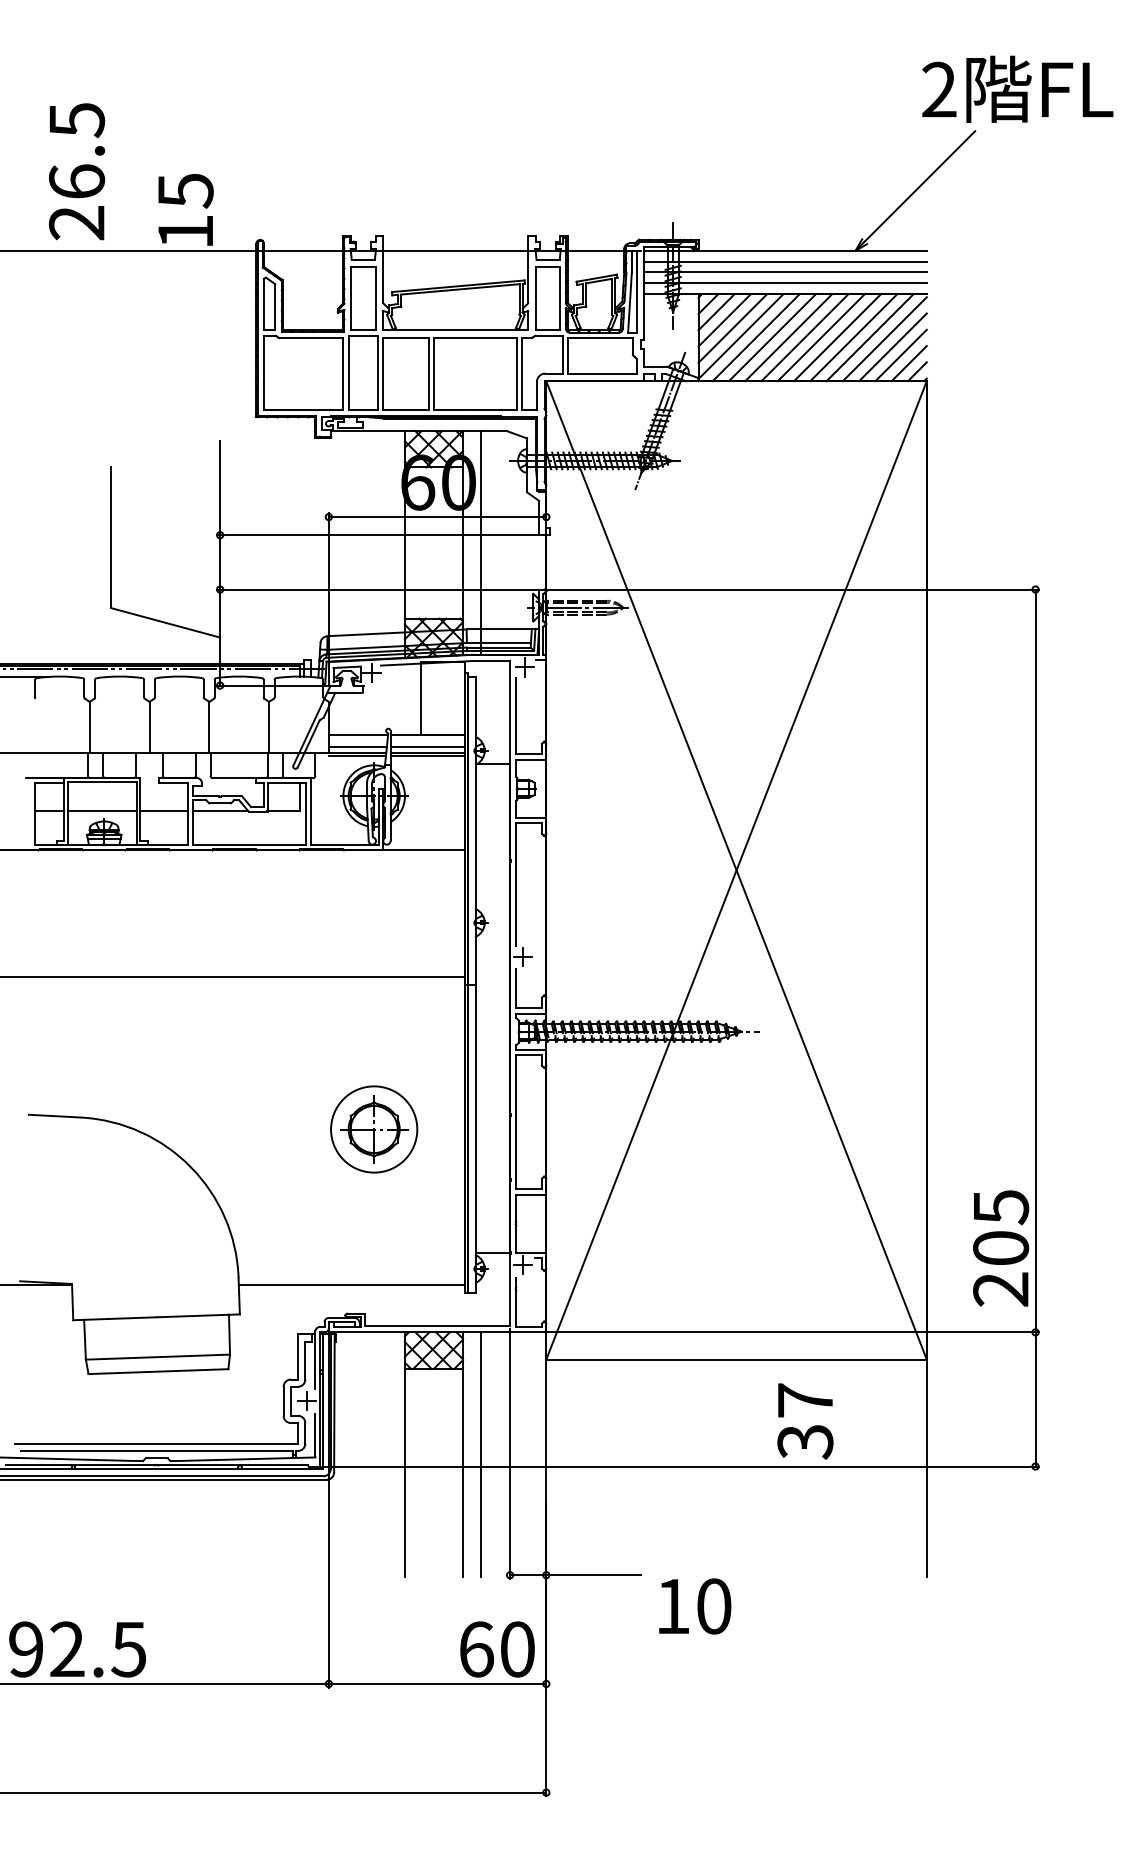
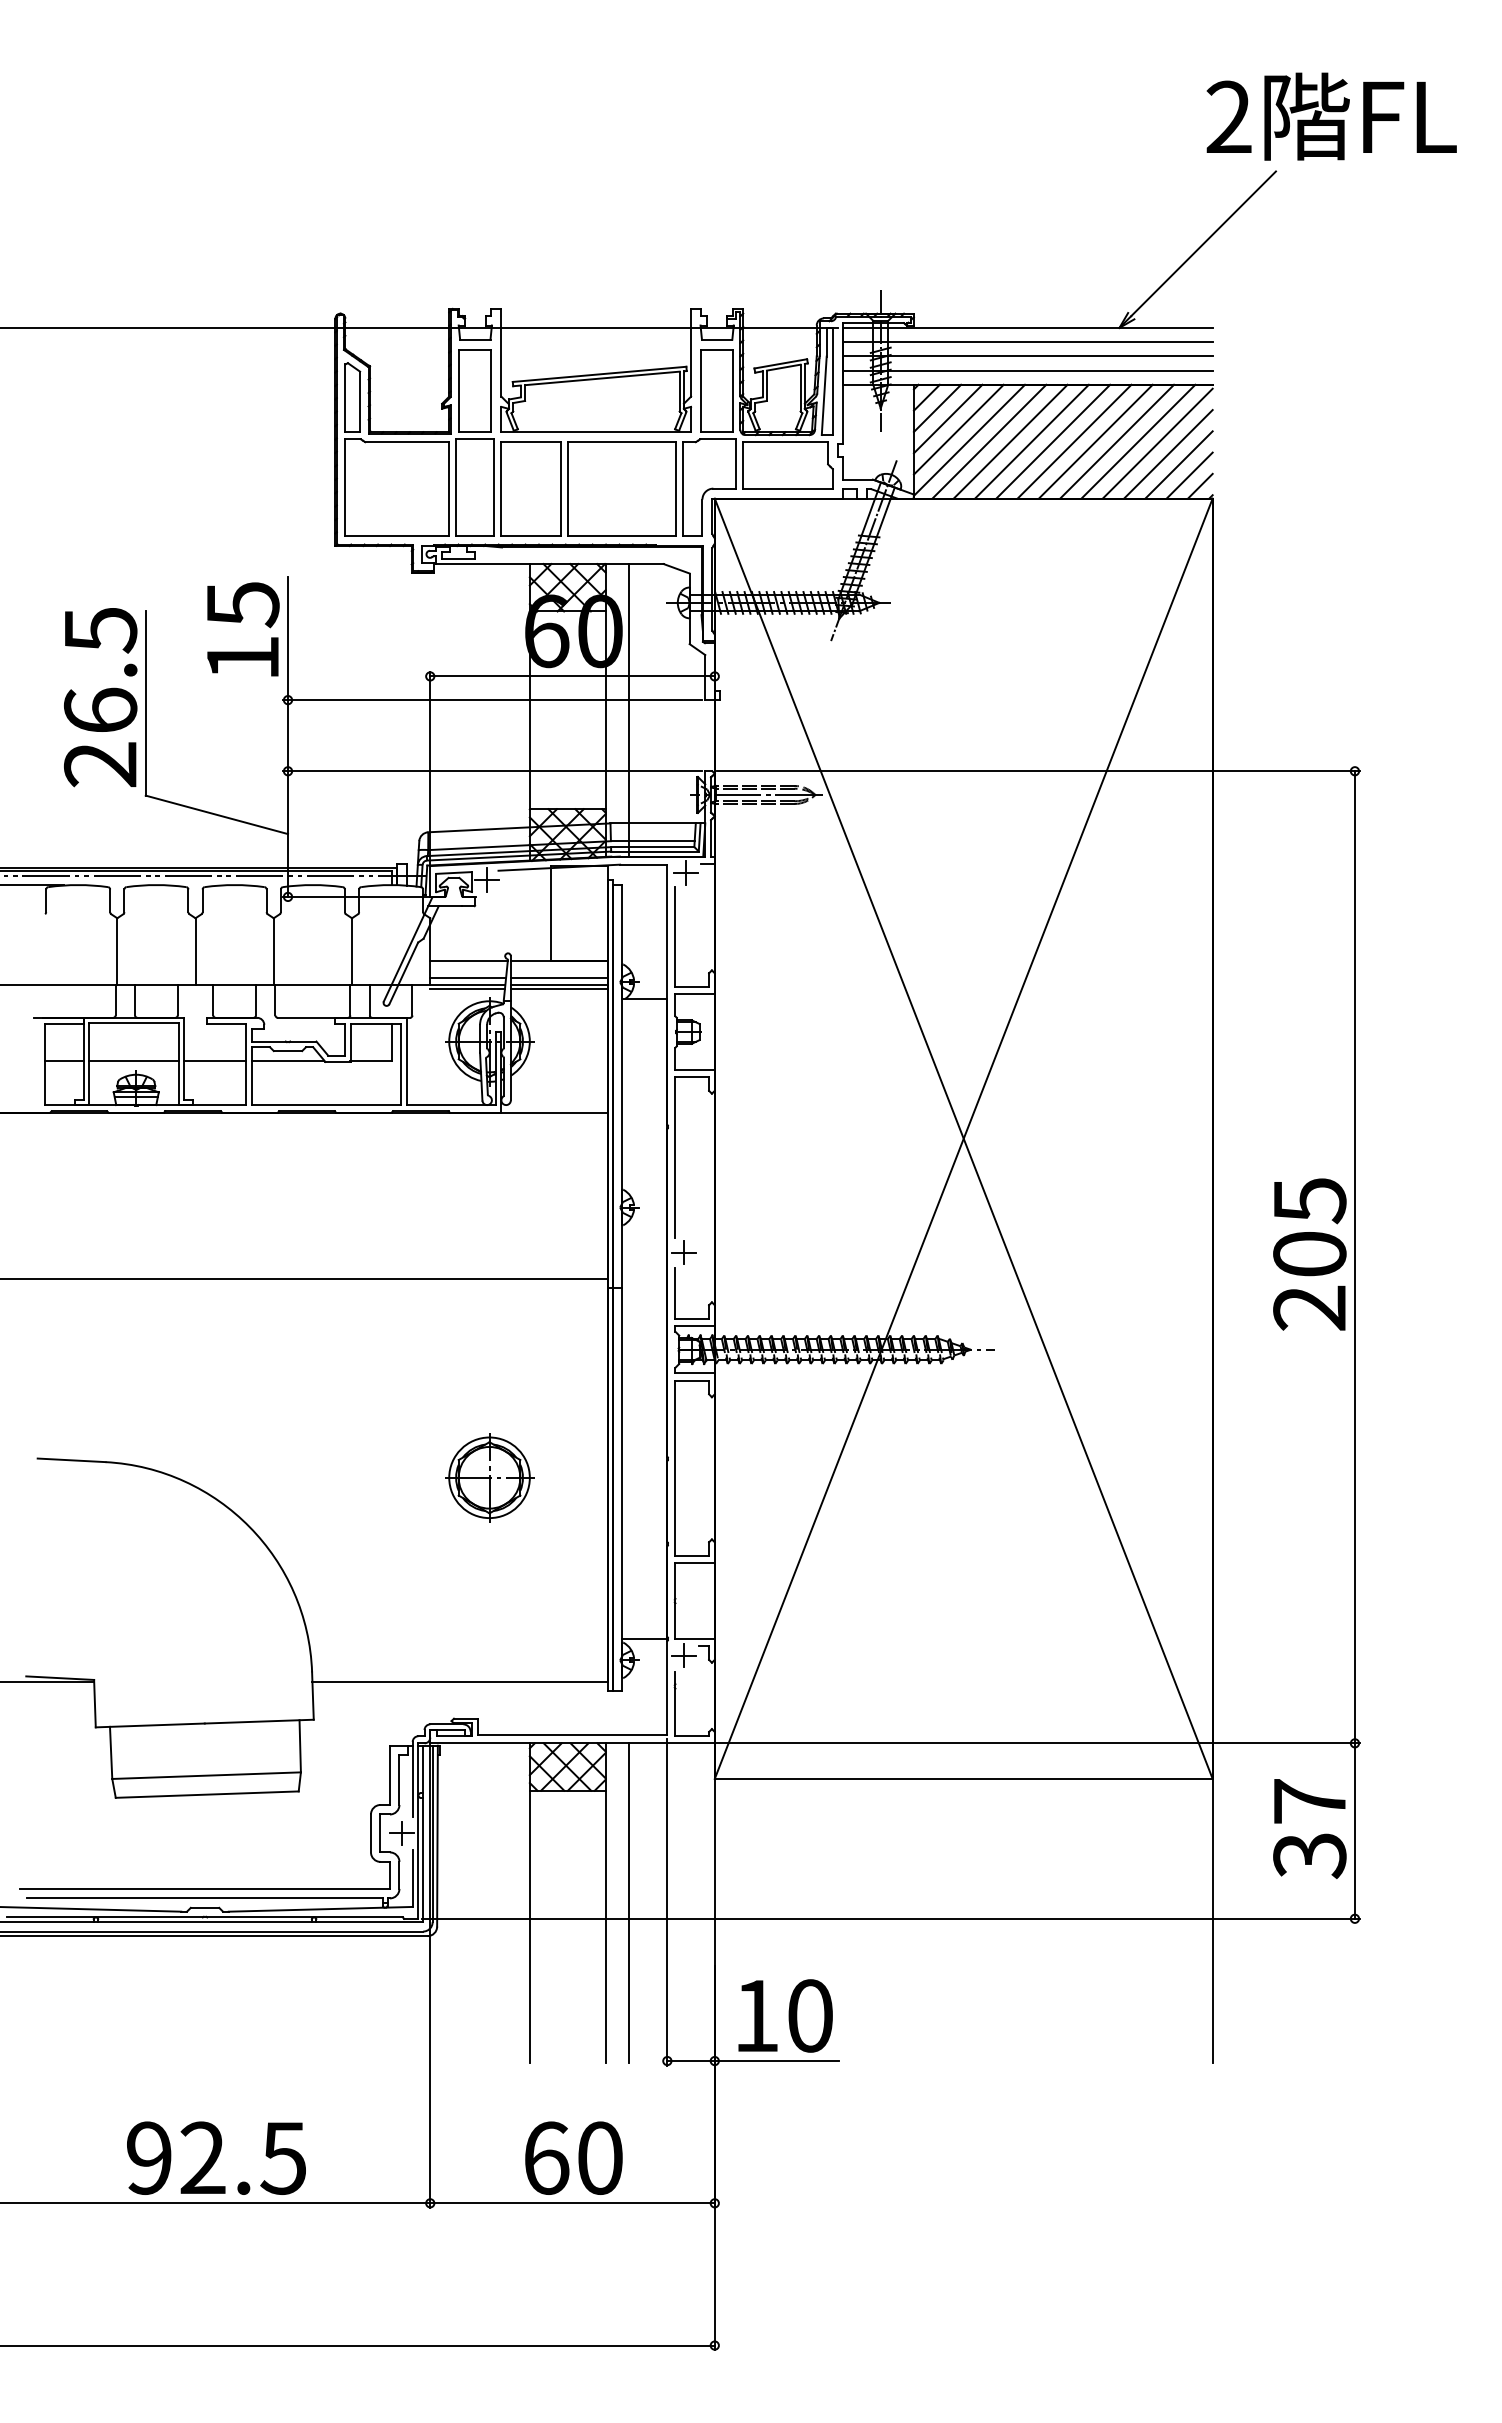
text: (76, 171) -> (100, 697), moved
text: (186, 209) -> (243, 629), moved
circle: (374, 1129) -> (489, 1477), size x0.71
text: (1000, 1248) -> (1309, 1254), moved
text: (805, 1421) -> (1309, 1828), moved
text: (695, 1606) -> (785, 2015), moved
text: (77, 1648) -> (216, 2157), moved
text: (497, 1648) -> (573, 2157), moved

